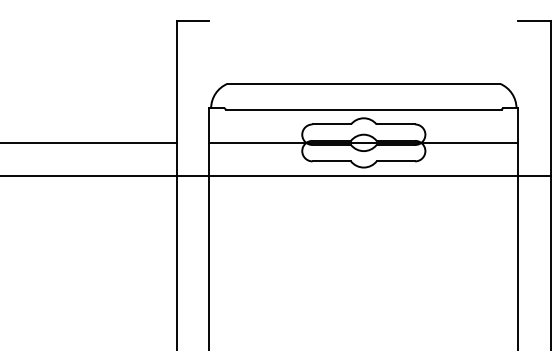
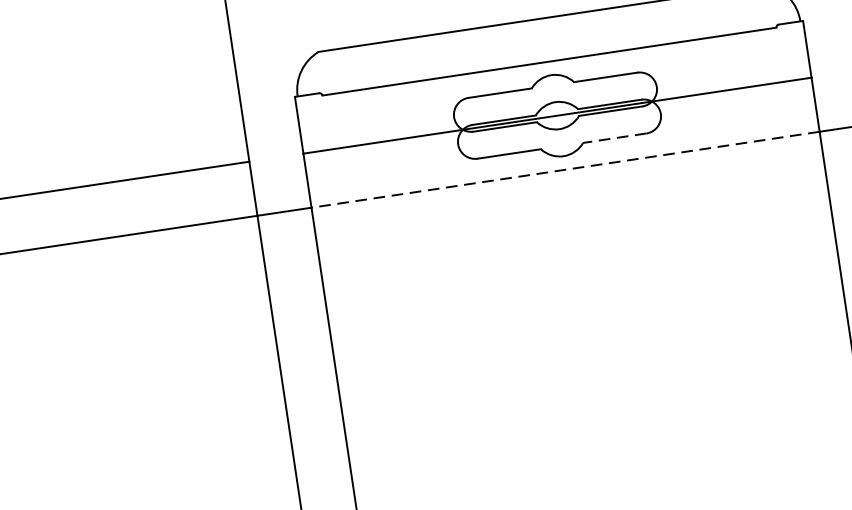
line: (395, 161) -> (614, 138), solid -> dashed
line: (363, 175) -> (564, 169), solid -> dashed

